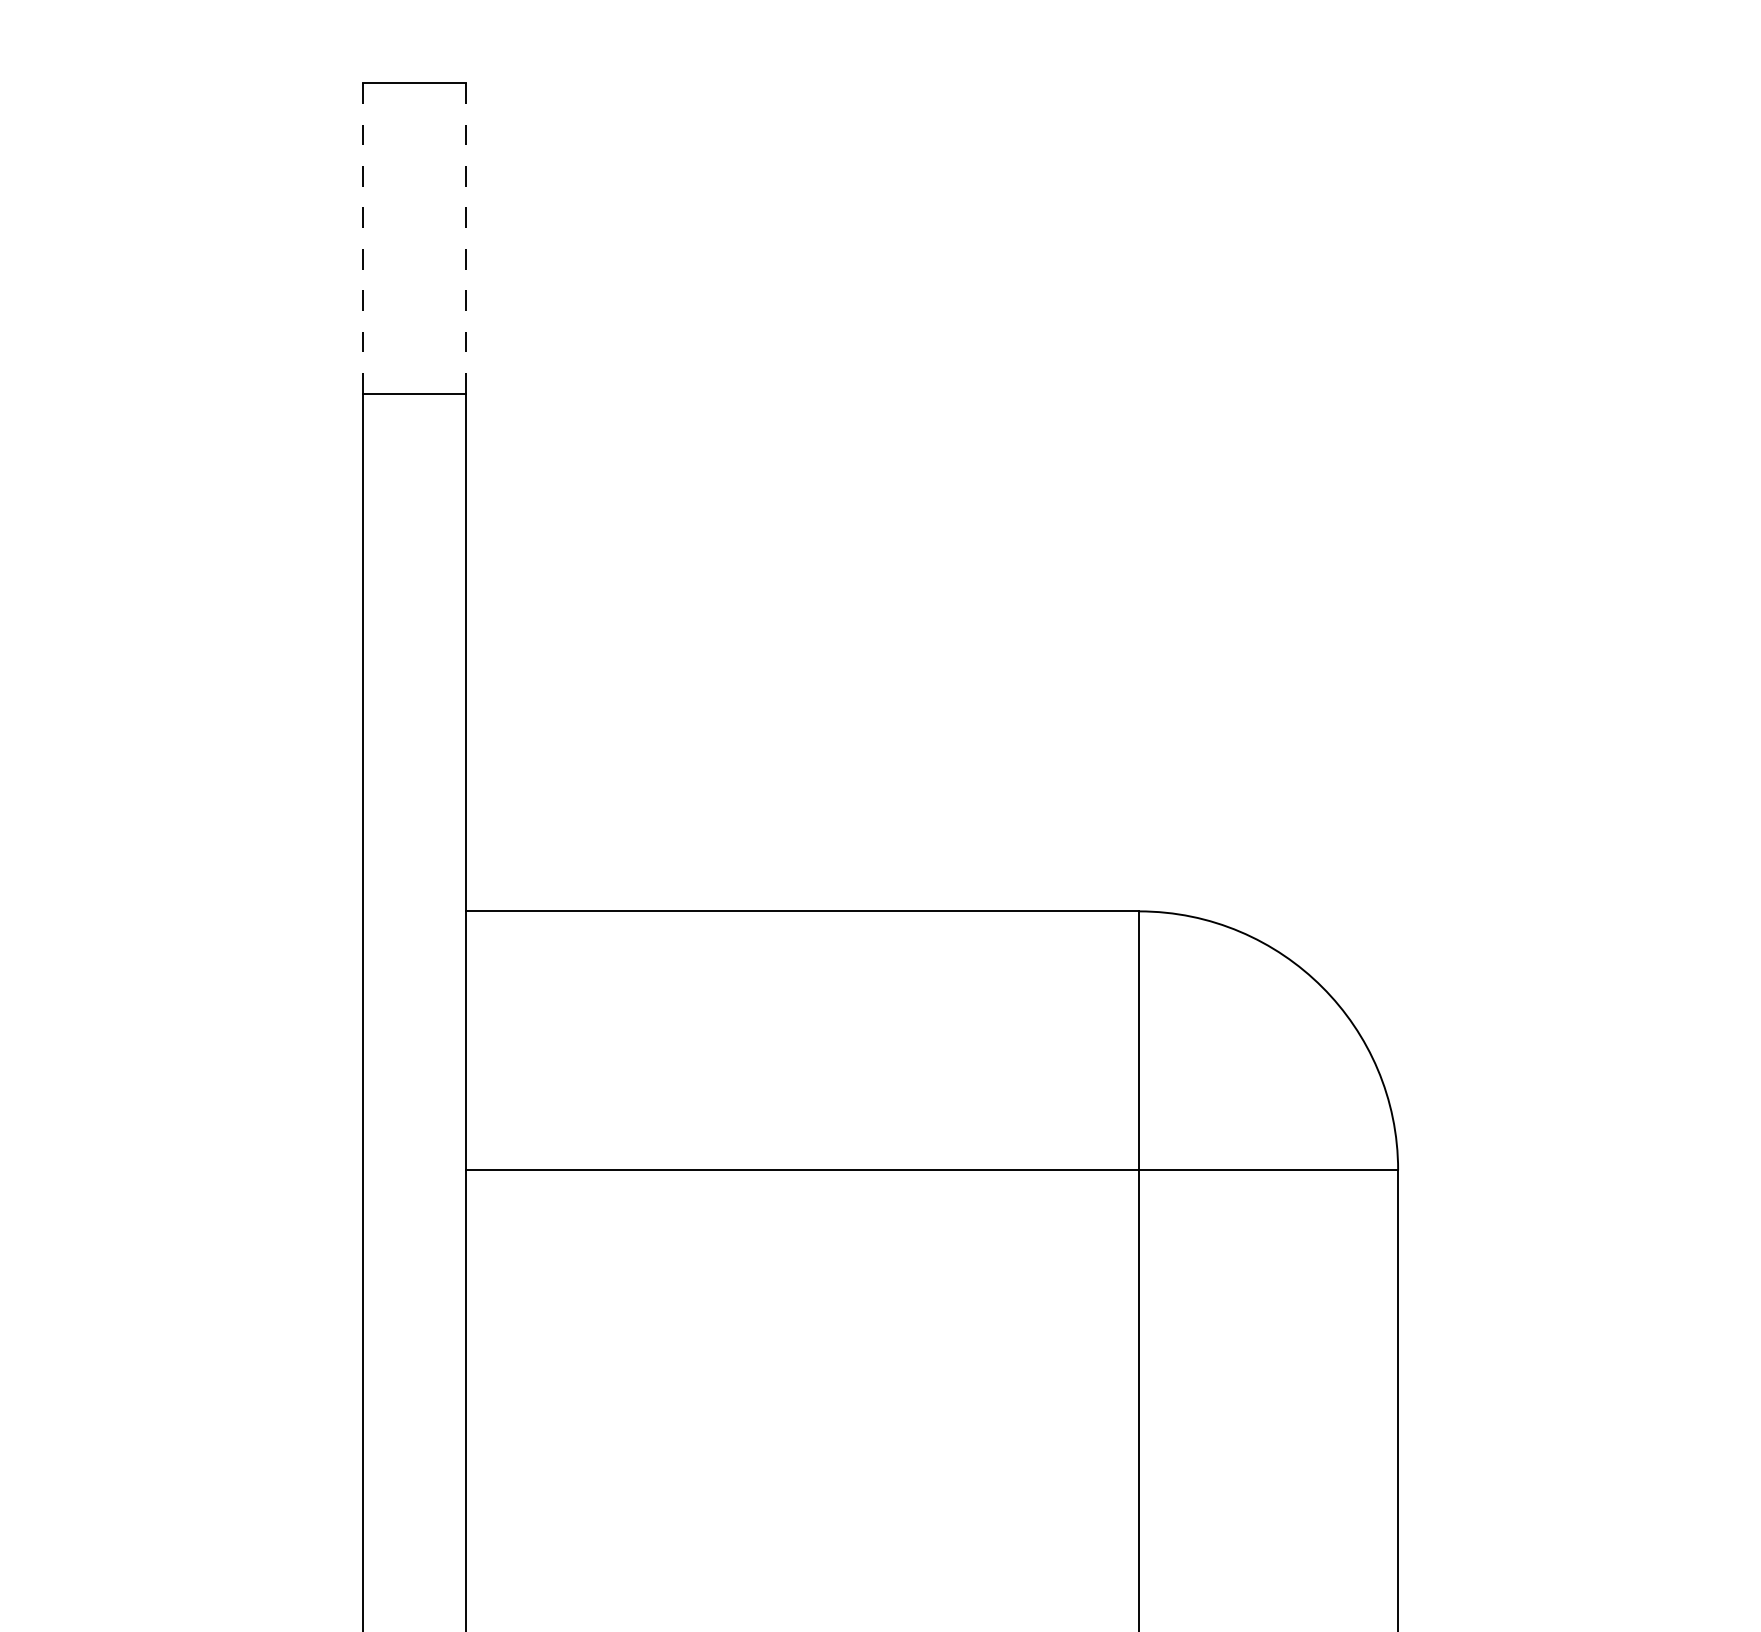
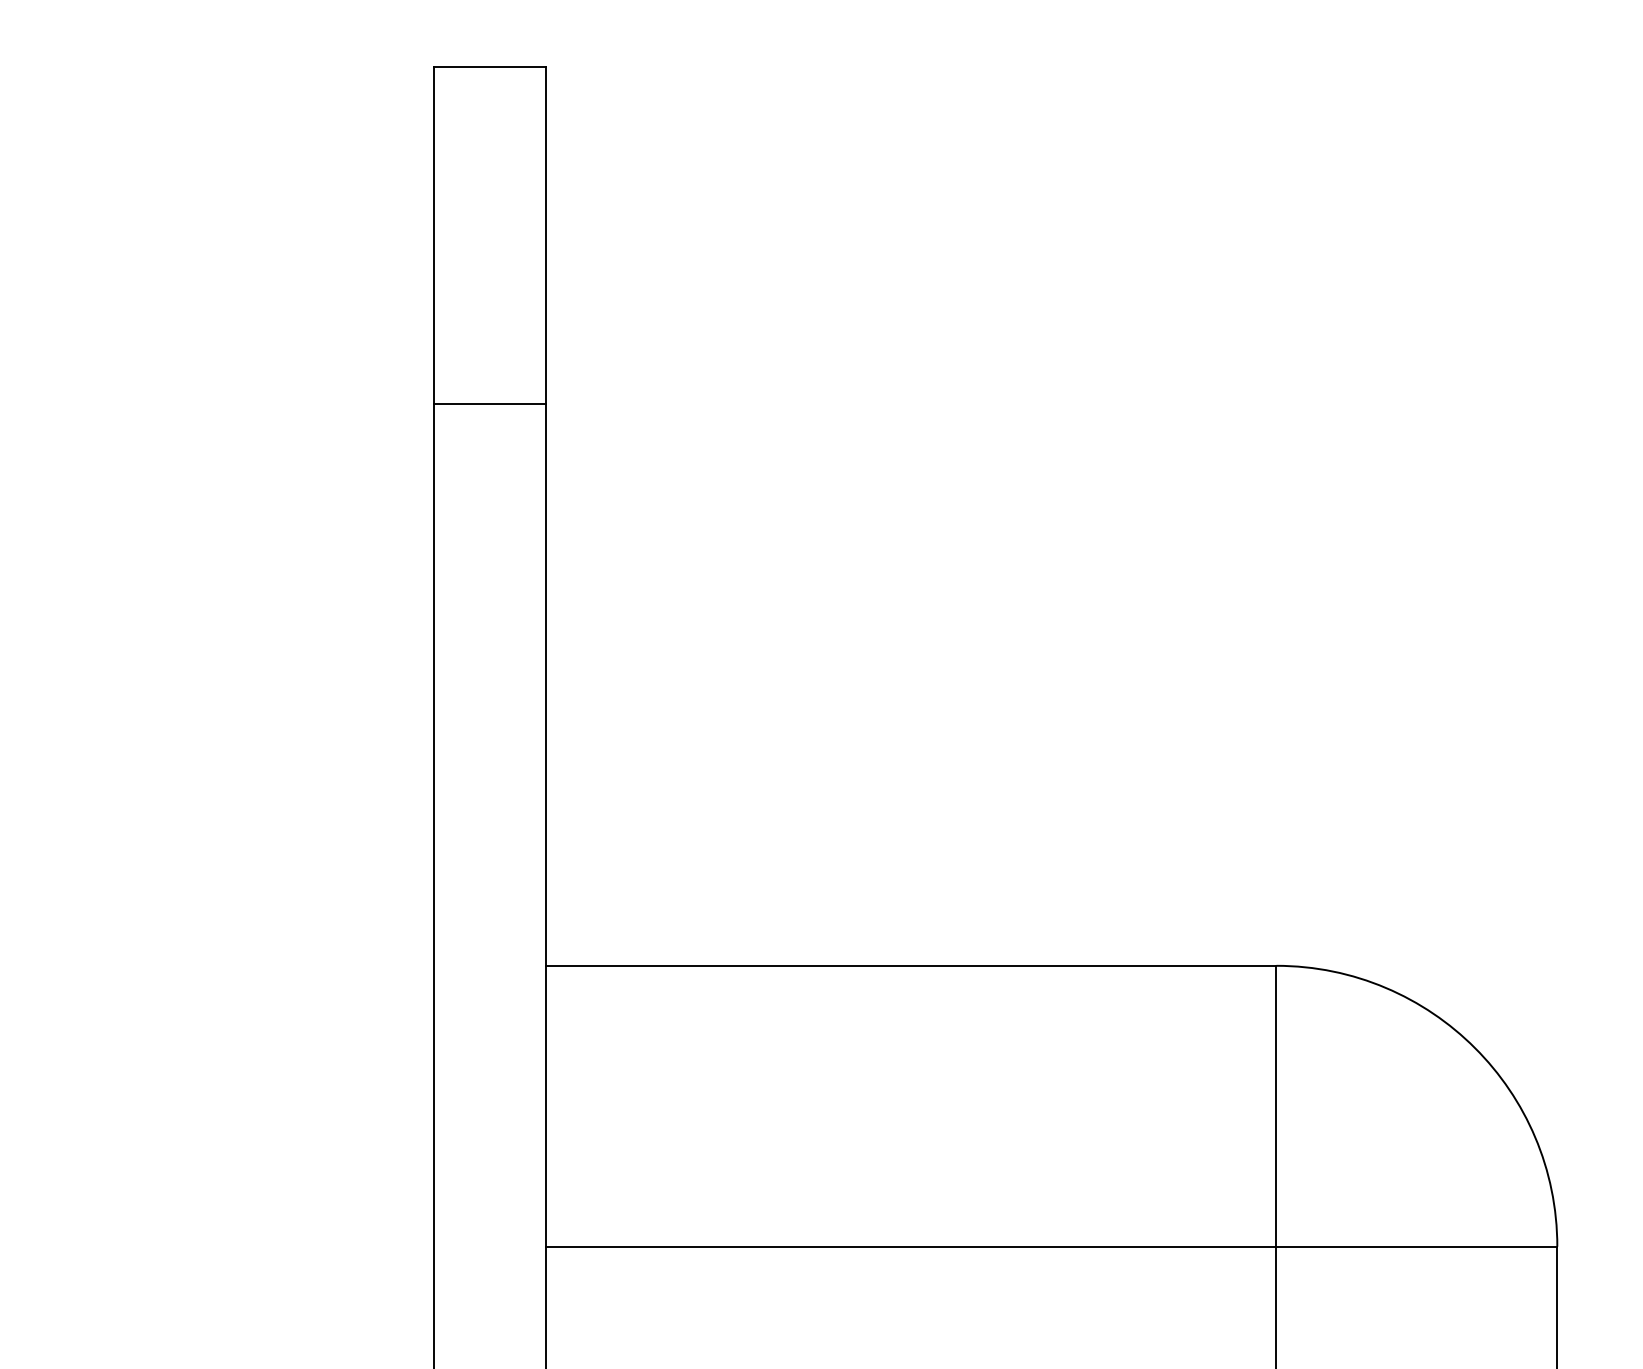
line: (362, 237) -> (433, 234), dashed -> solid
line: (466, 237) -> (546, 234), dashed -> solid

